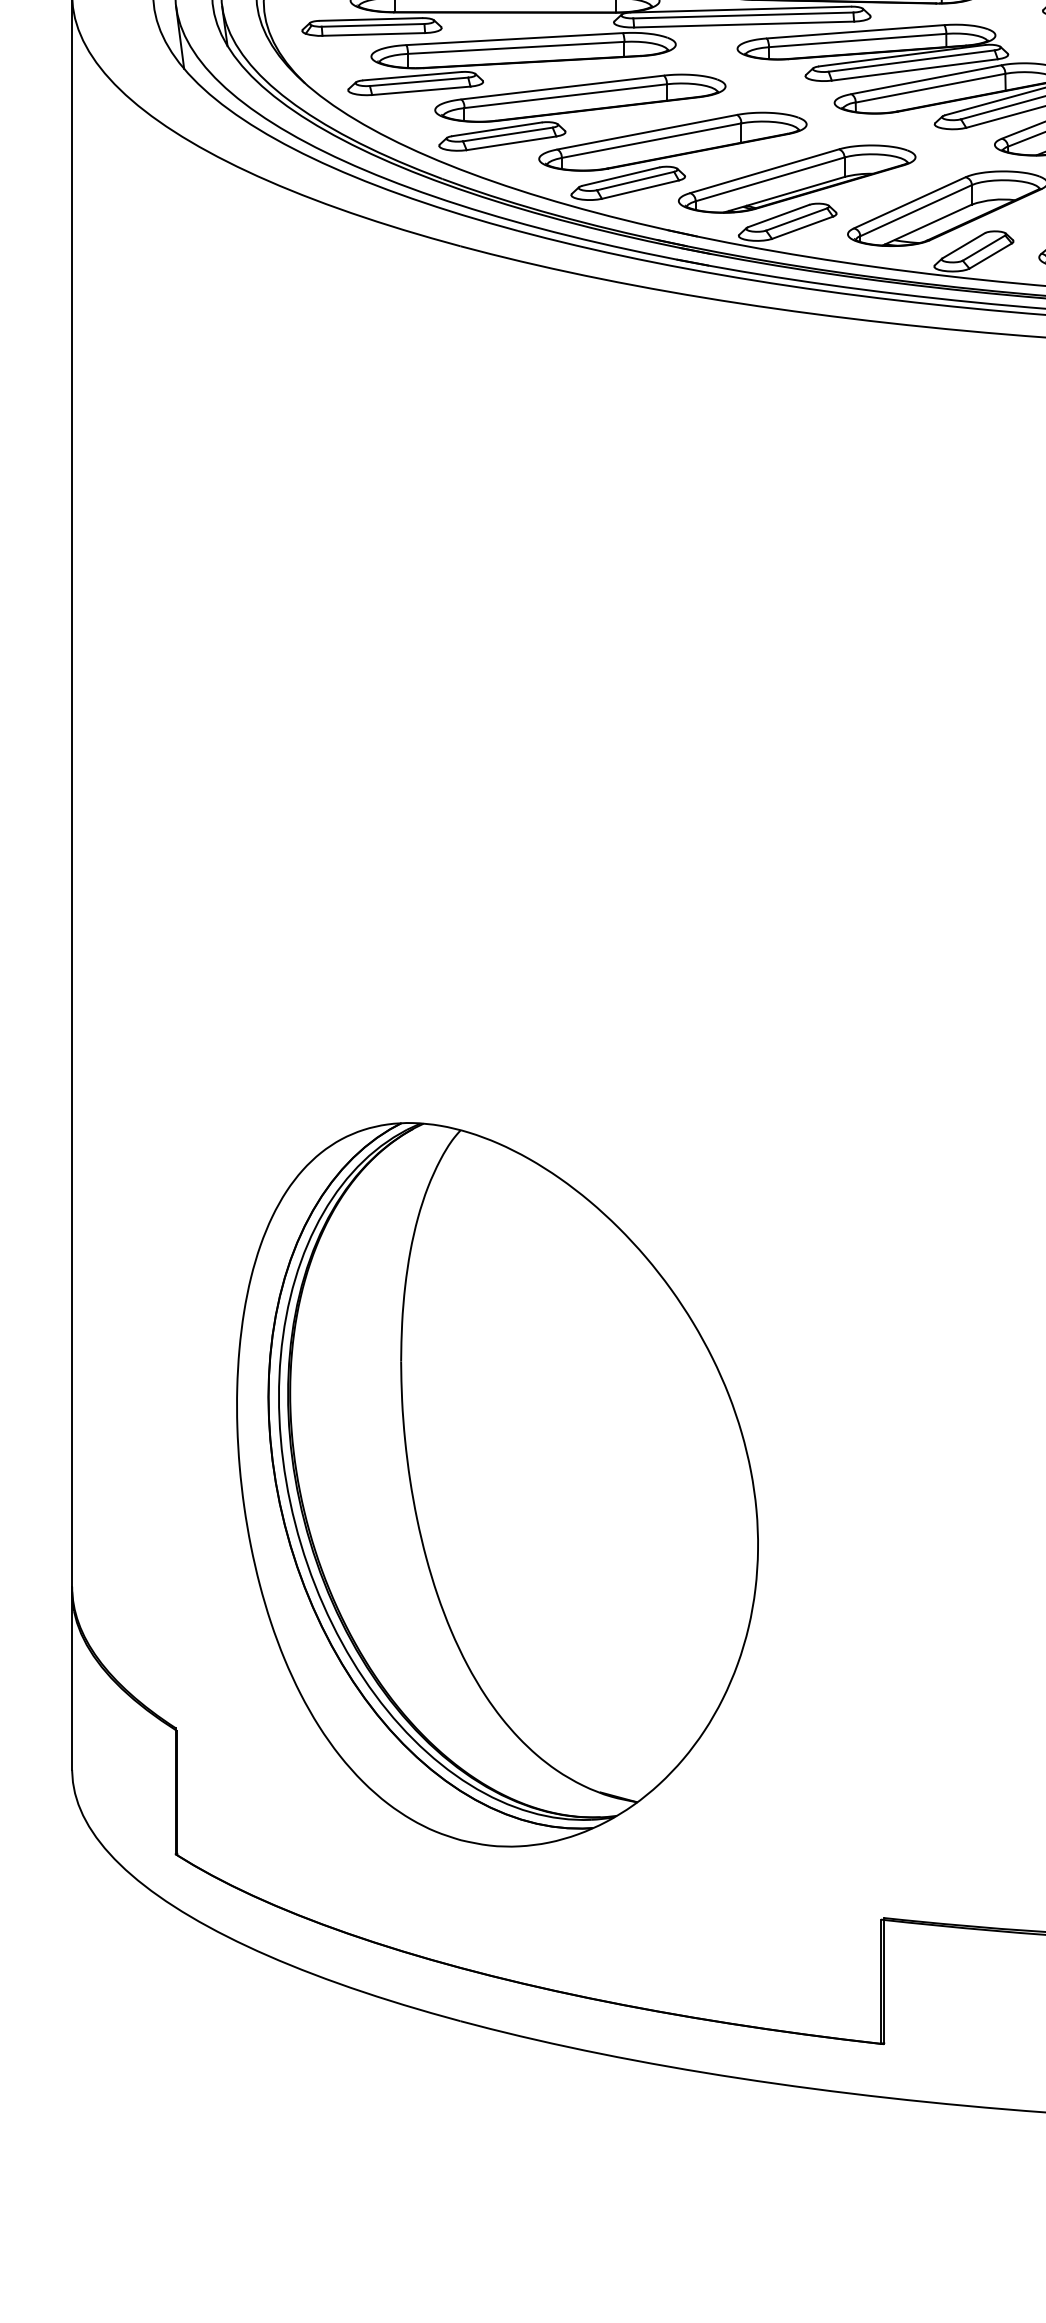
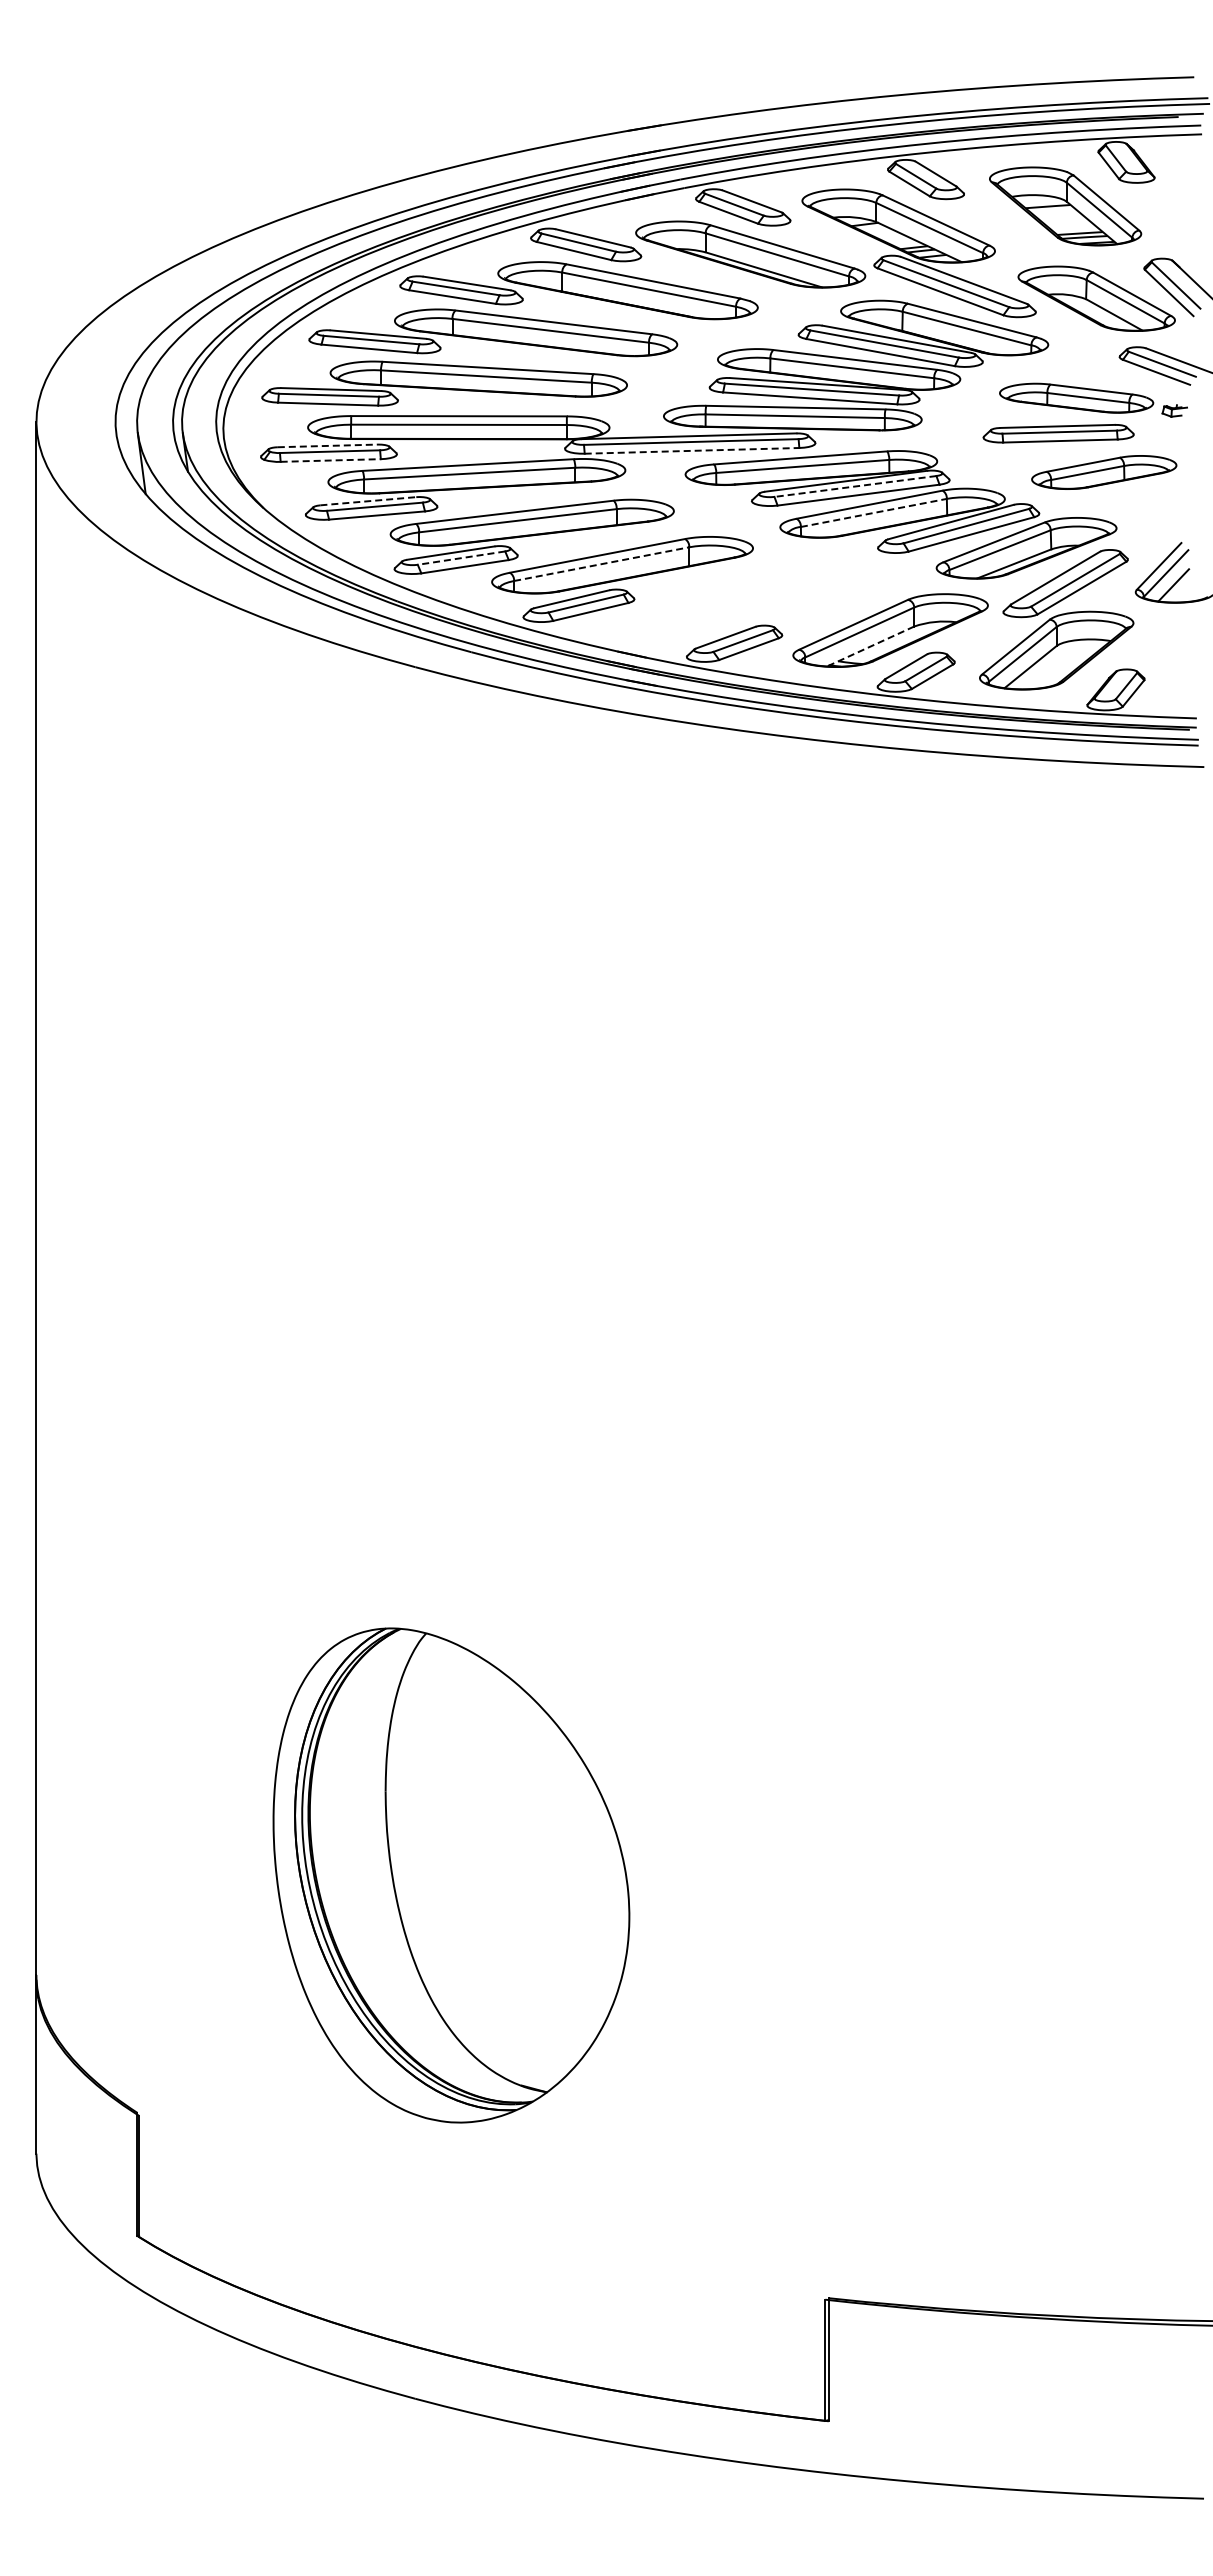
line: (371, 19) -> (328, 445), solid -> dashed
line: (744, 24) -> (692, 450), solid -> dashed
line: (374, 34) -> (331, 460), solid -> dashed
line: (911, 61) -> (855, 486), solid -> dashed
line: (412, 76) -> (368, 501), solid -> dashed
line: (931, 87) -> (874, 512), solid -> dashed
line: (507, 134) -> (461, 558), solid -> dashed
line: (652, 141) -> (602, 564), solid -> dashed
part: (796, 178) -> (743, 601), removed
line: (927, 225) -> (870, 646), solid -> dashed
part: (497, 1484) -> (451, 1875), size x0.7

